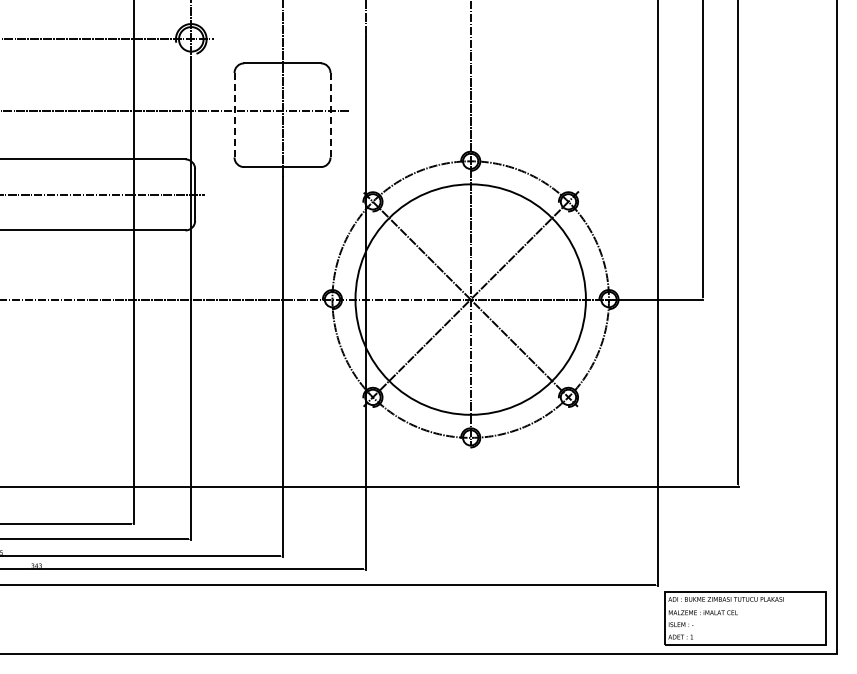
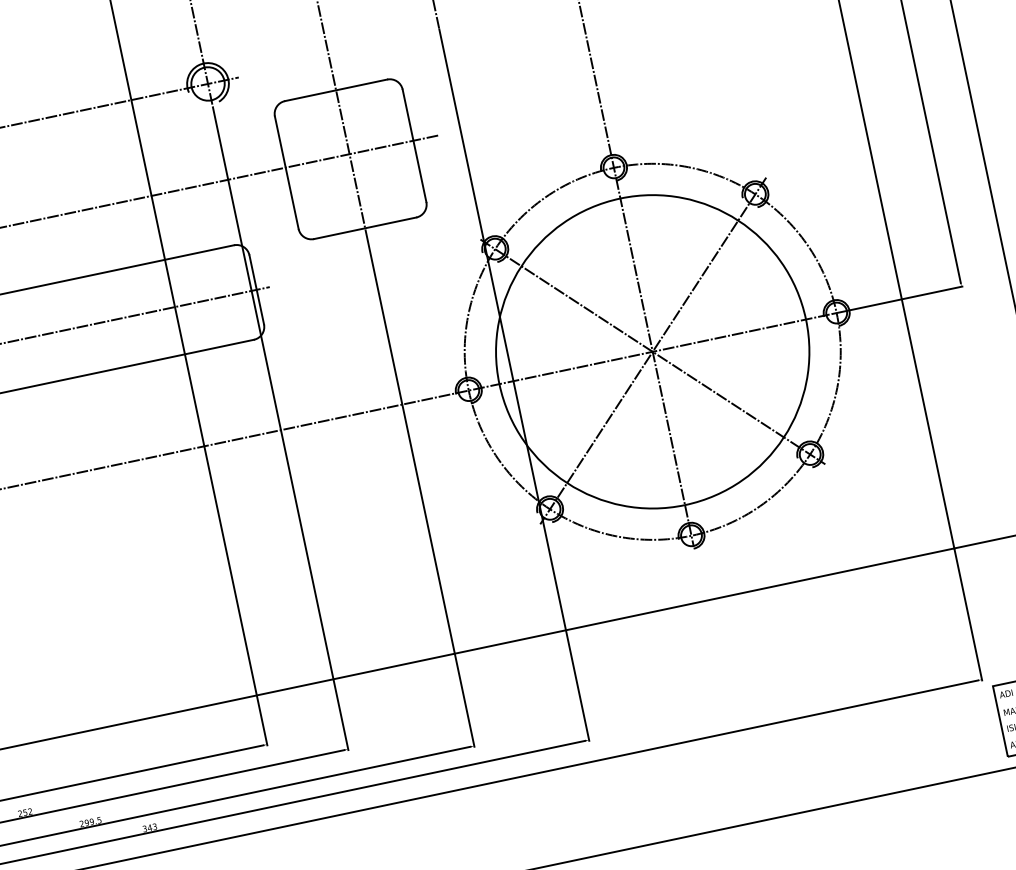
line: (330, 114) -> (414, 144), dashed -> solid
line: (234, 115) -> (286, 173), dashed -> solid

